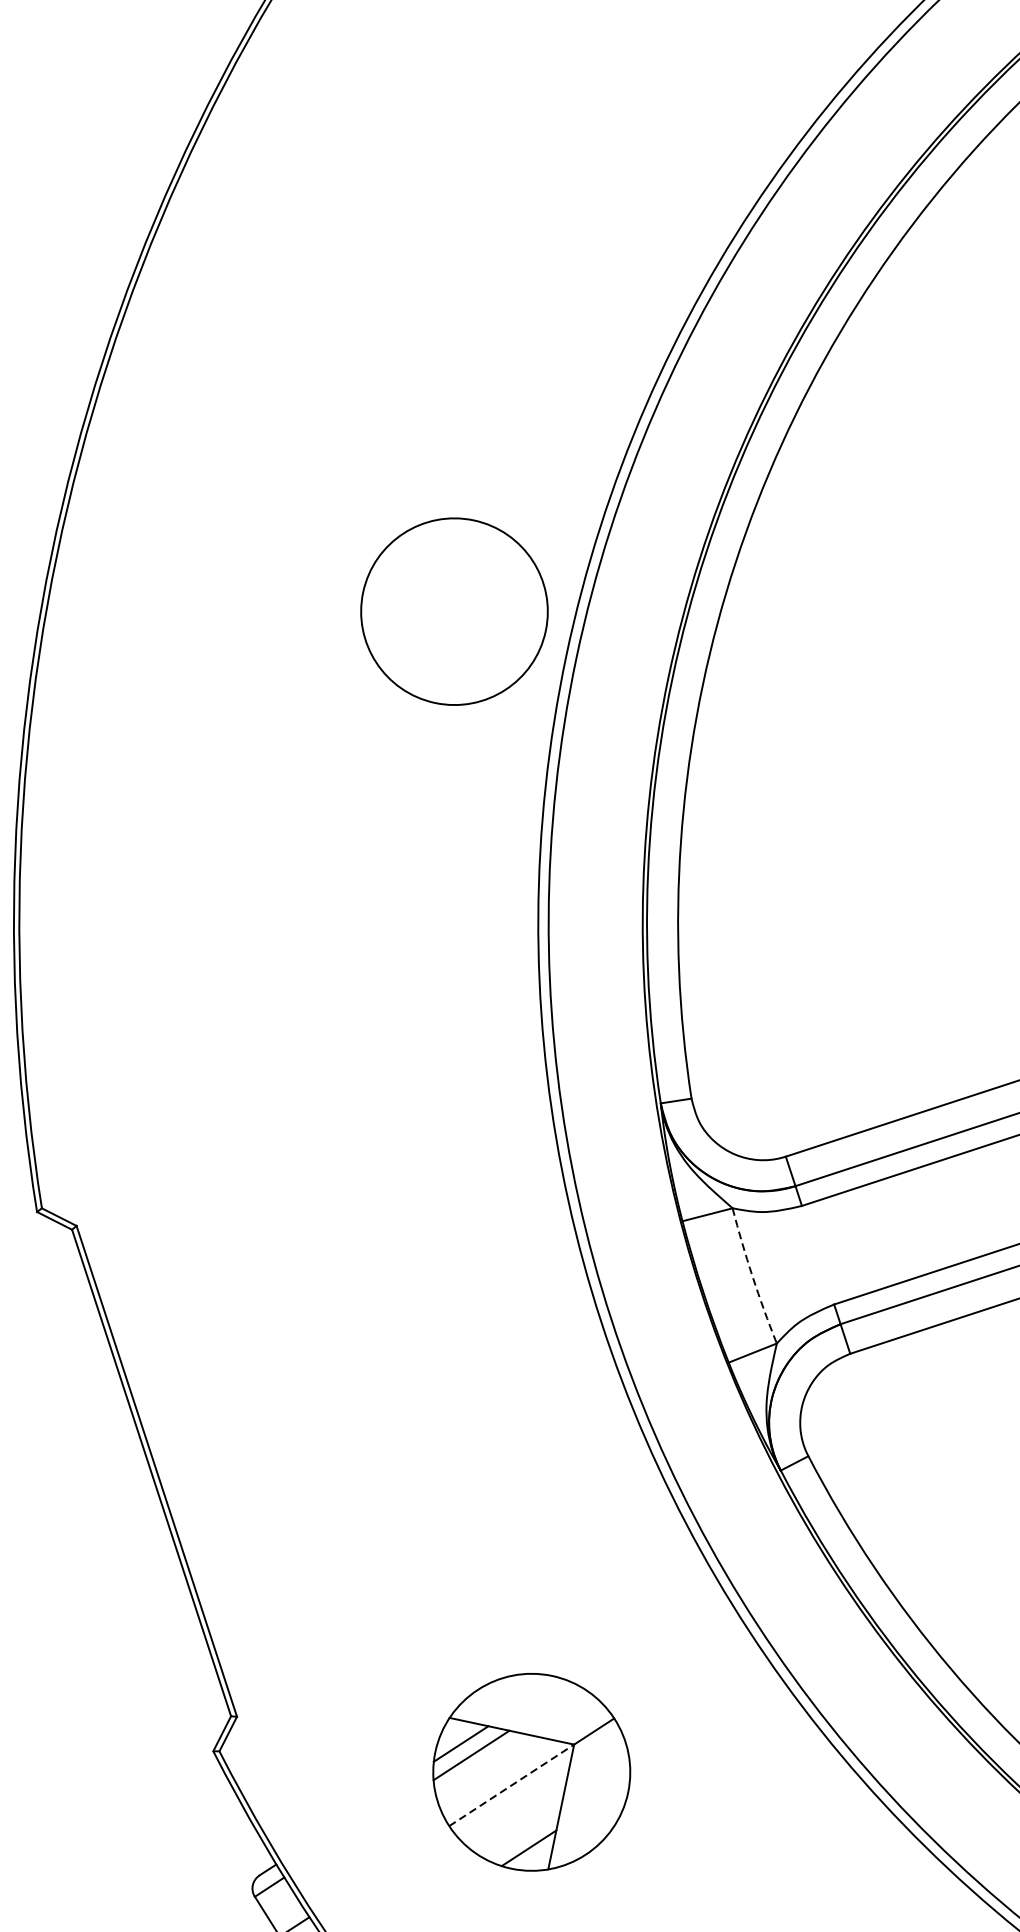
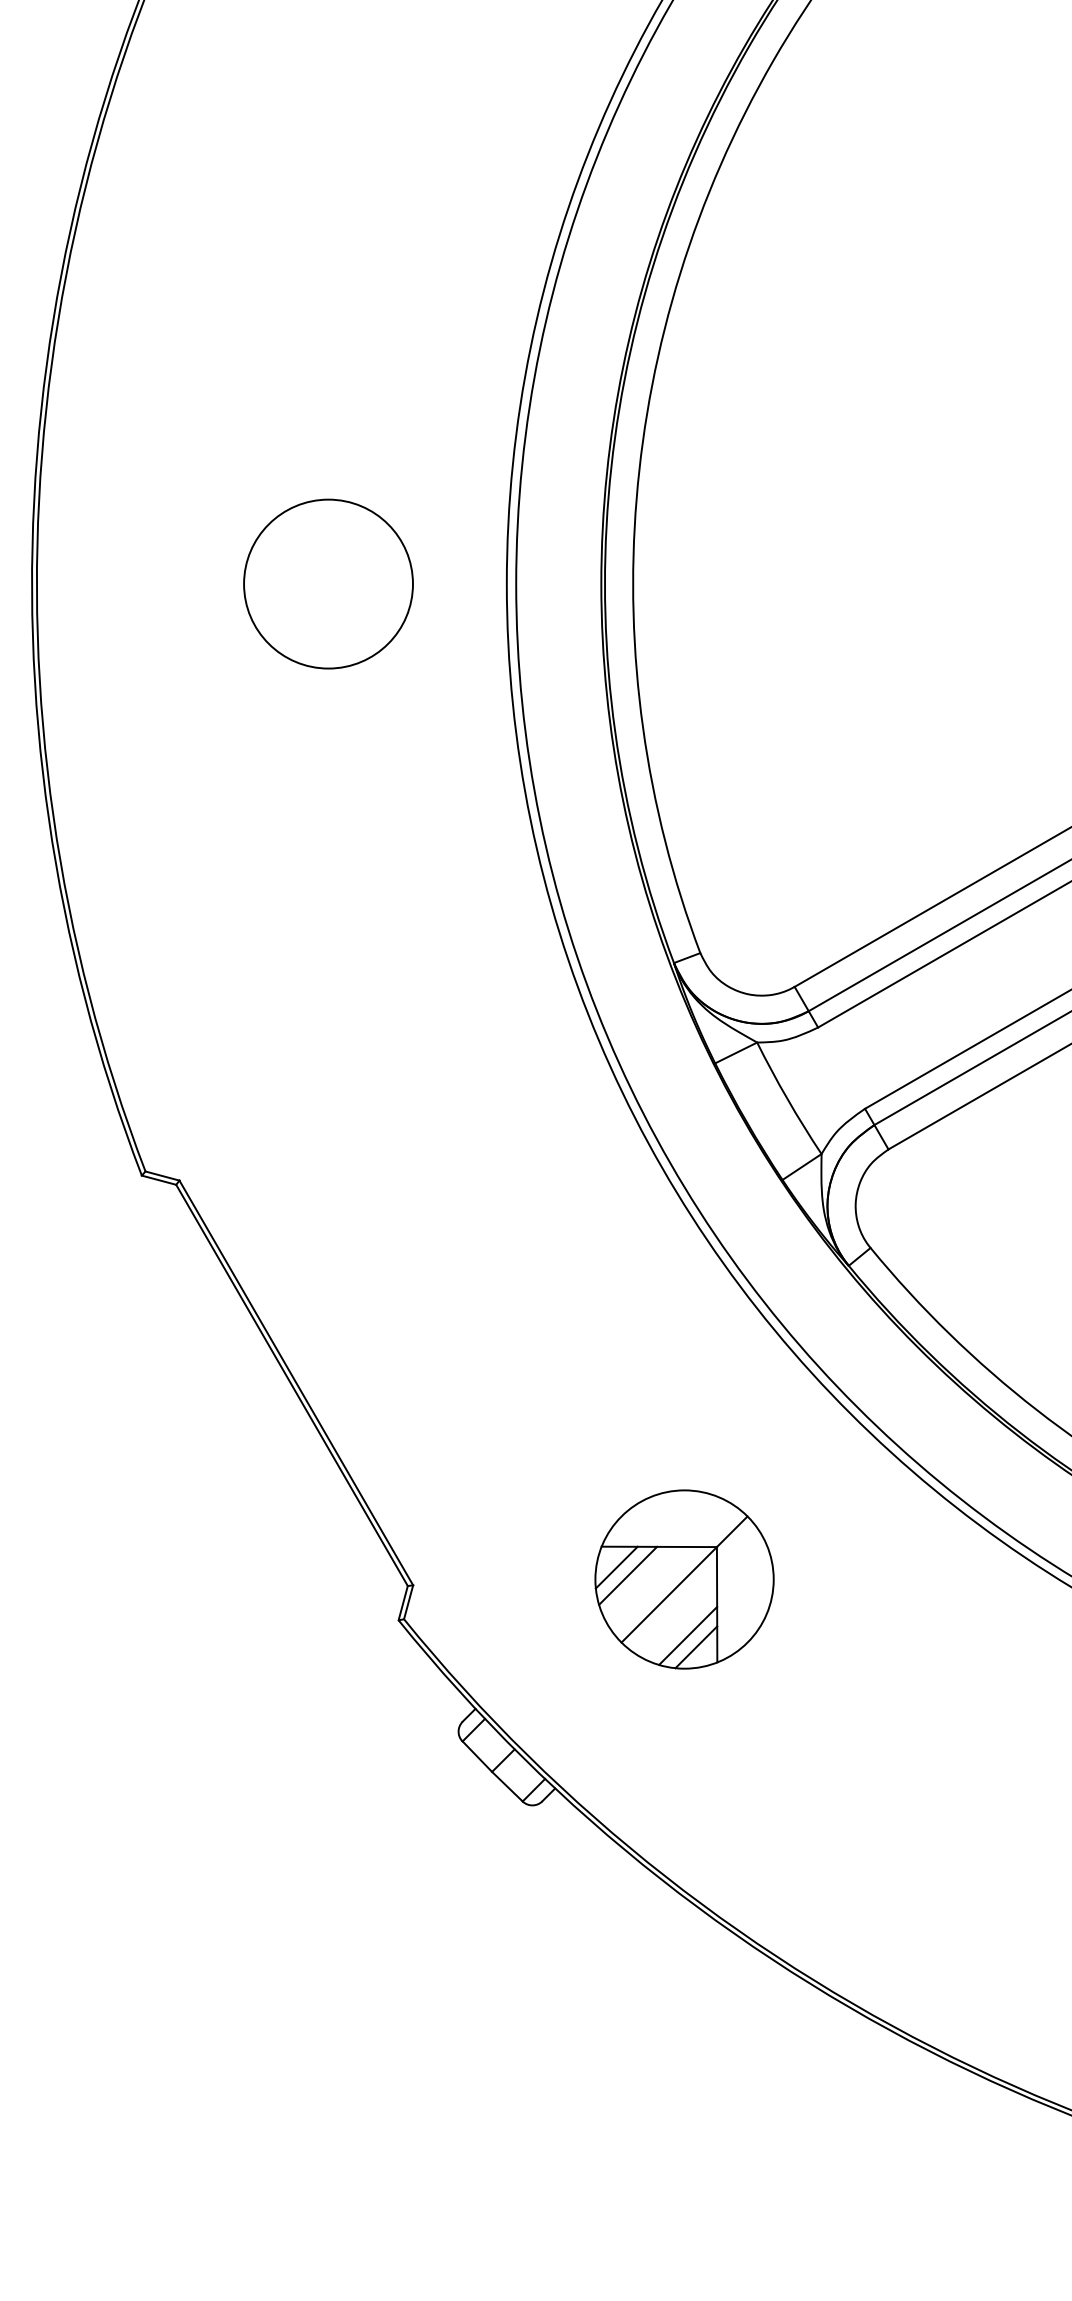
circle: (454, 611) -> (328, 583), moved
arc: (752, 1276) -> (787, 1099), dashed -> solid
line: (512, 1785) -> (669, 1594), dashed -> solid
line: (523, 1833) -> (688, 1635), added

